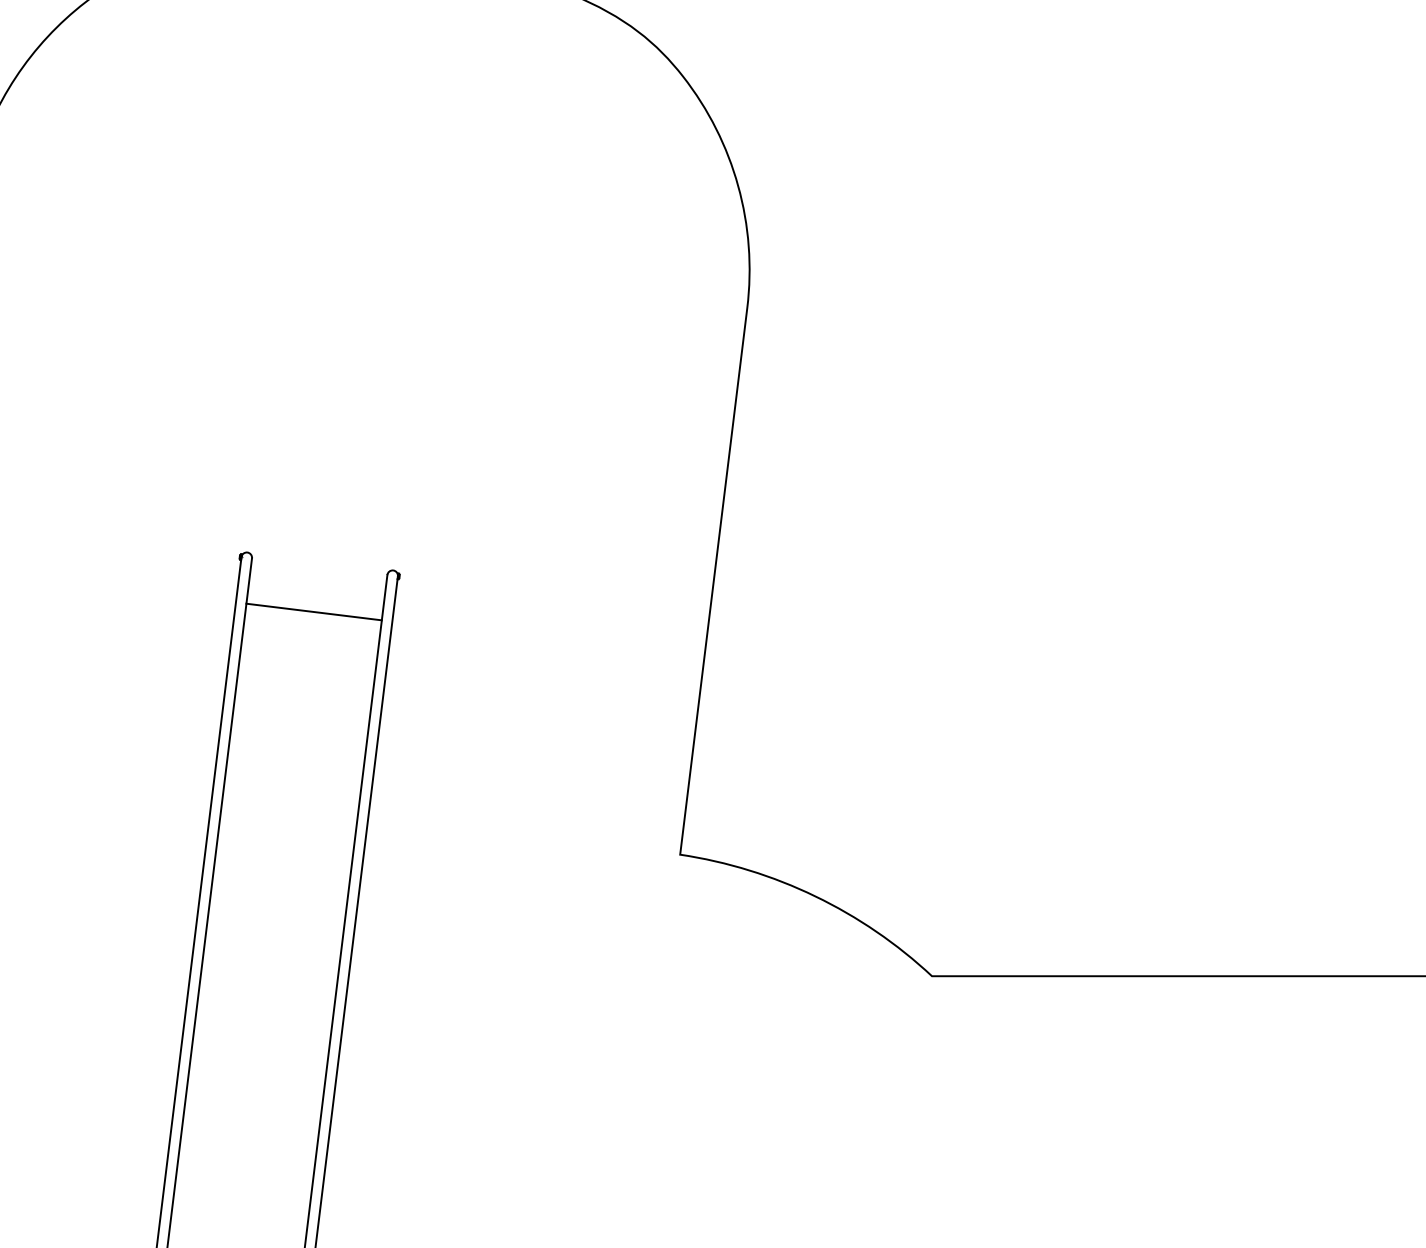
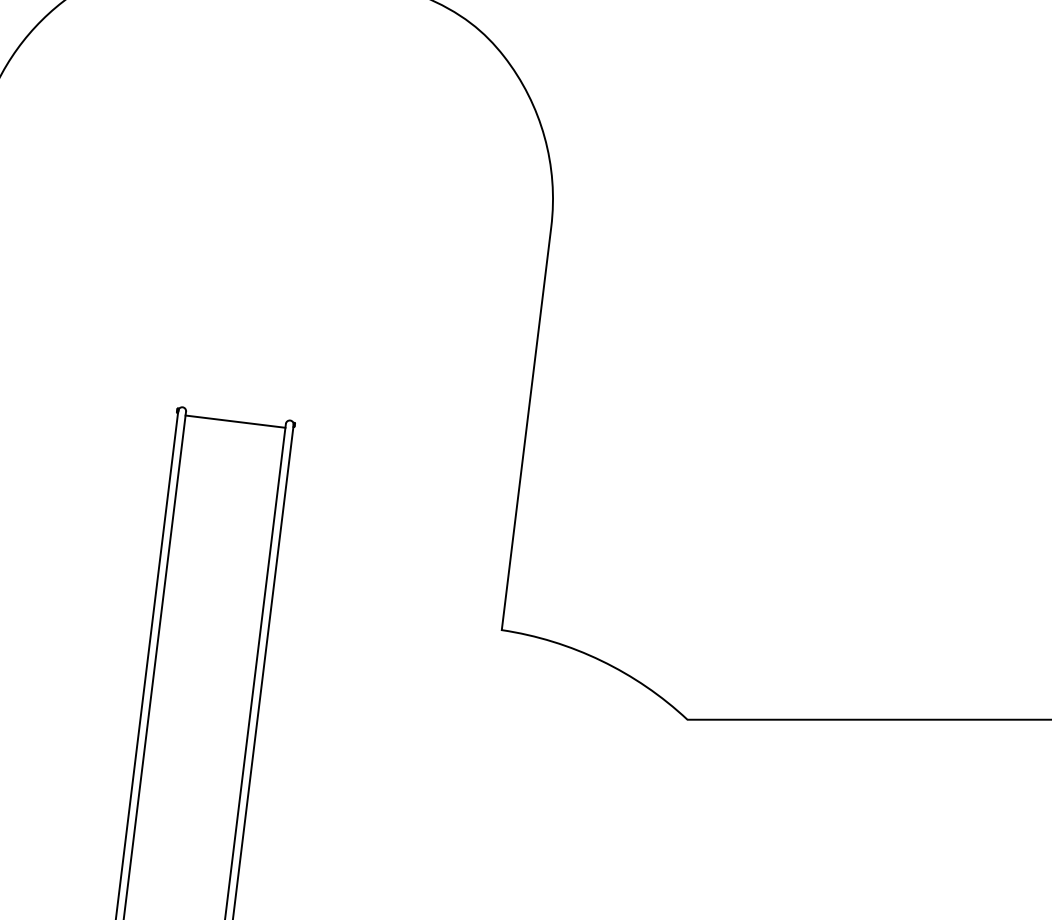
line: (313, 611) -> (235, 421), moved

